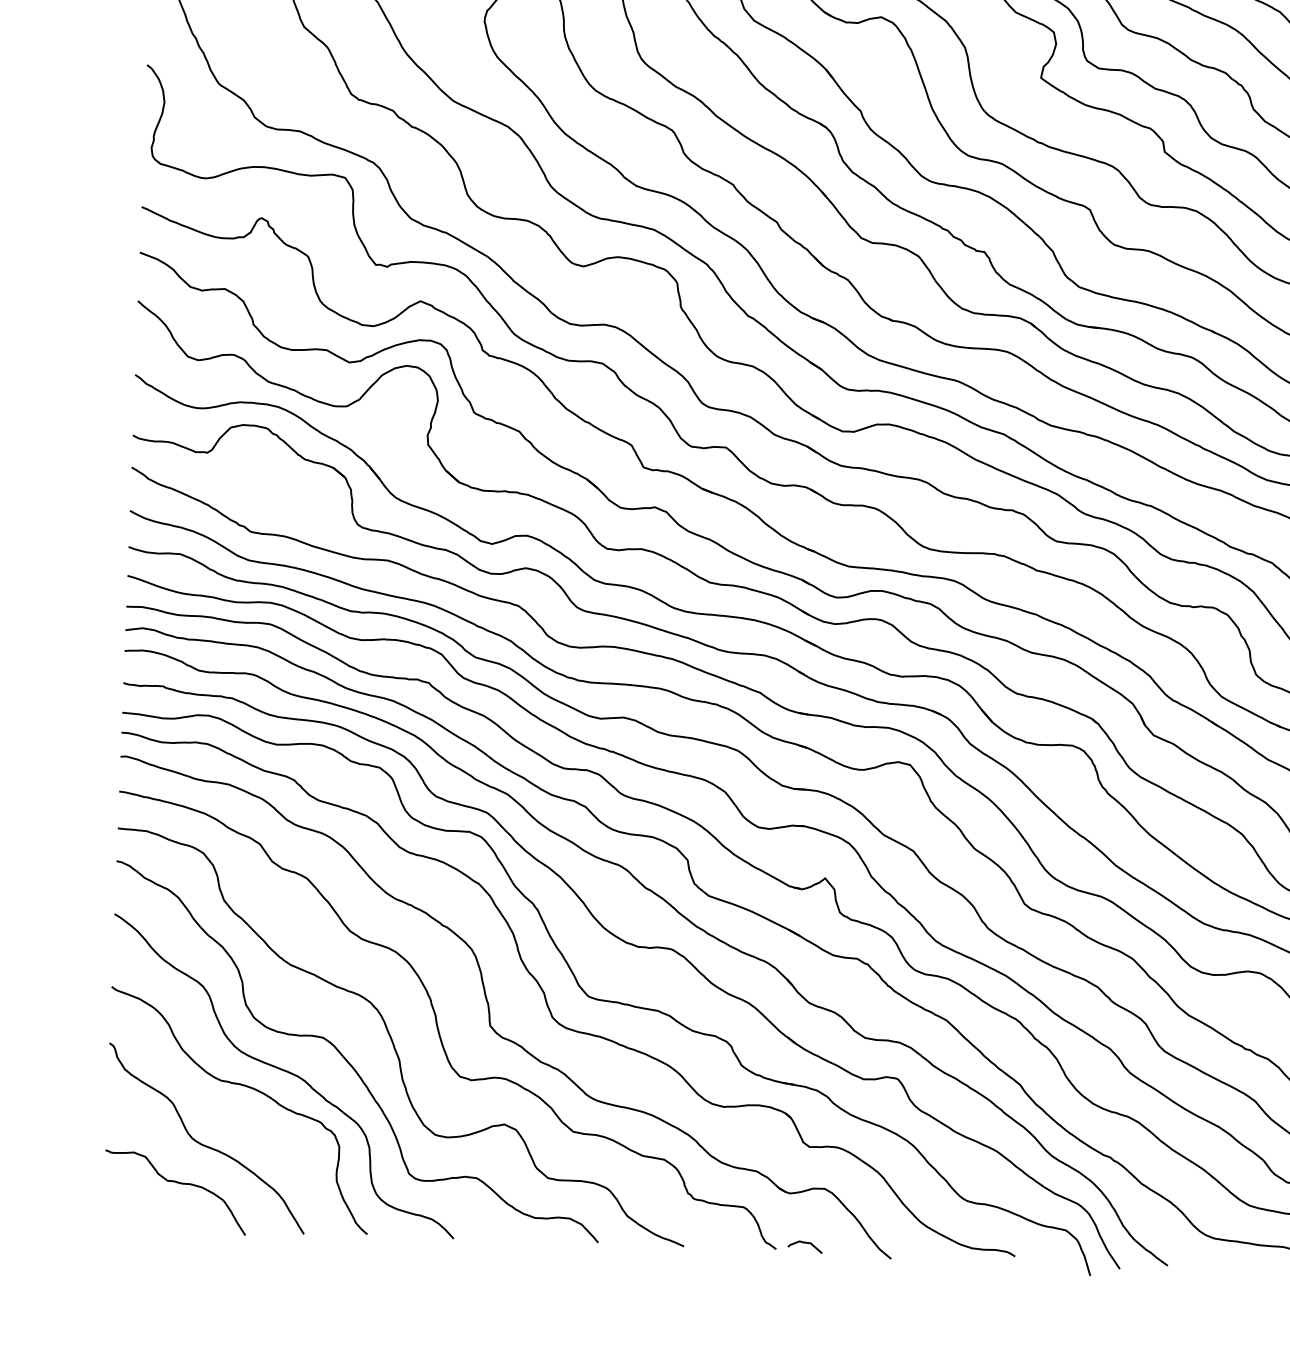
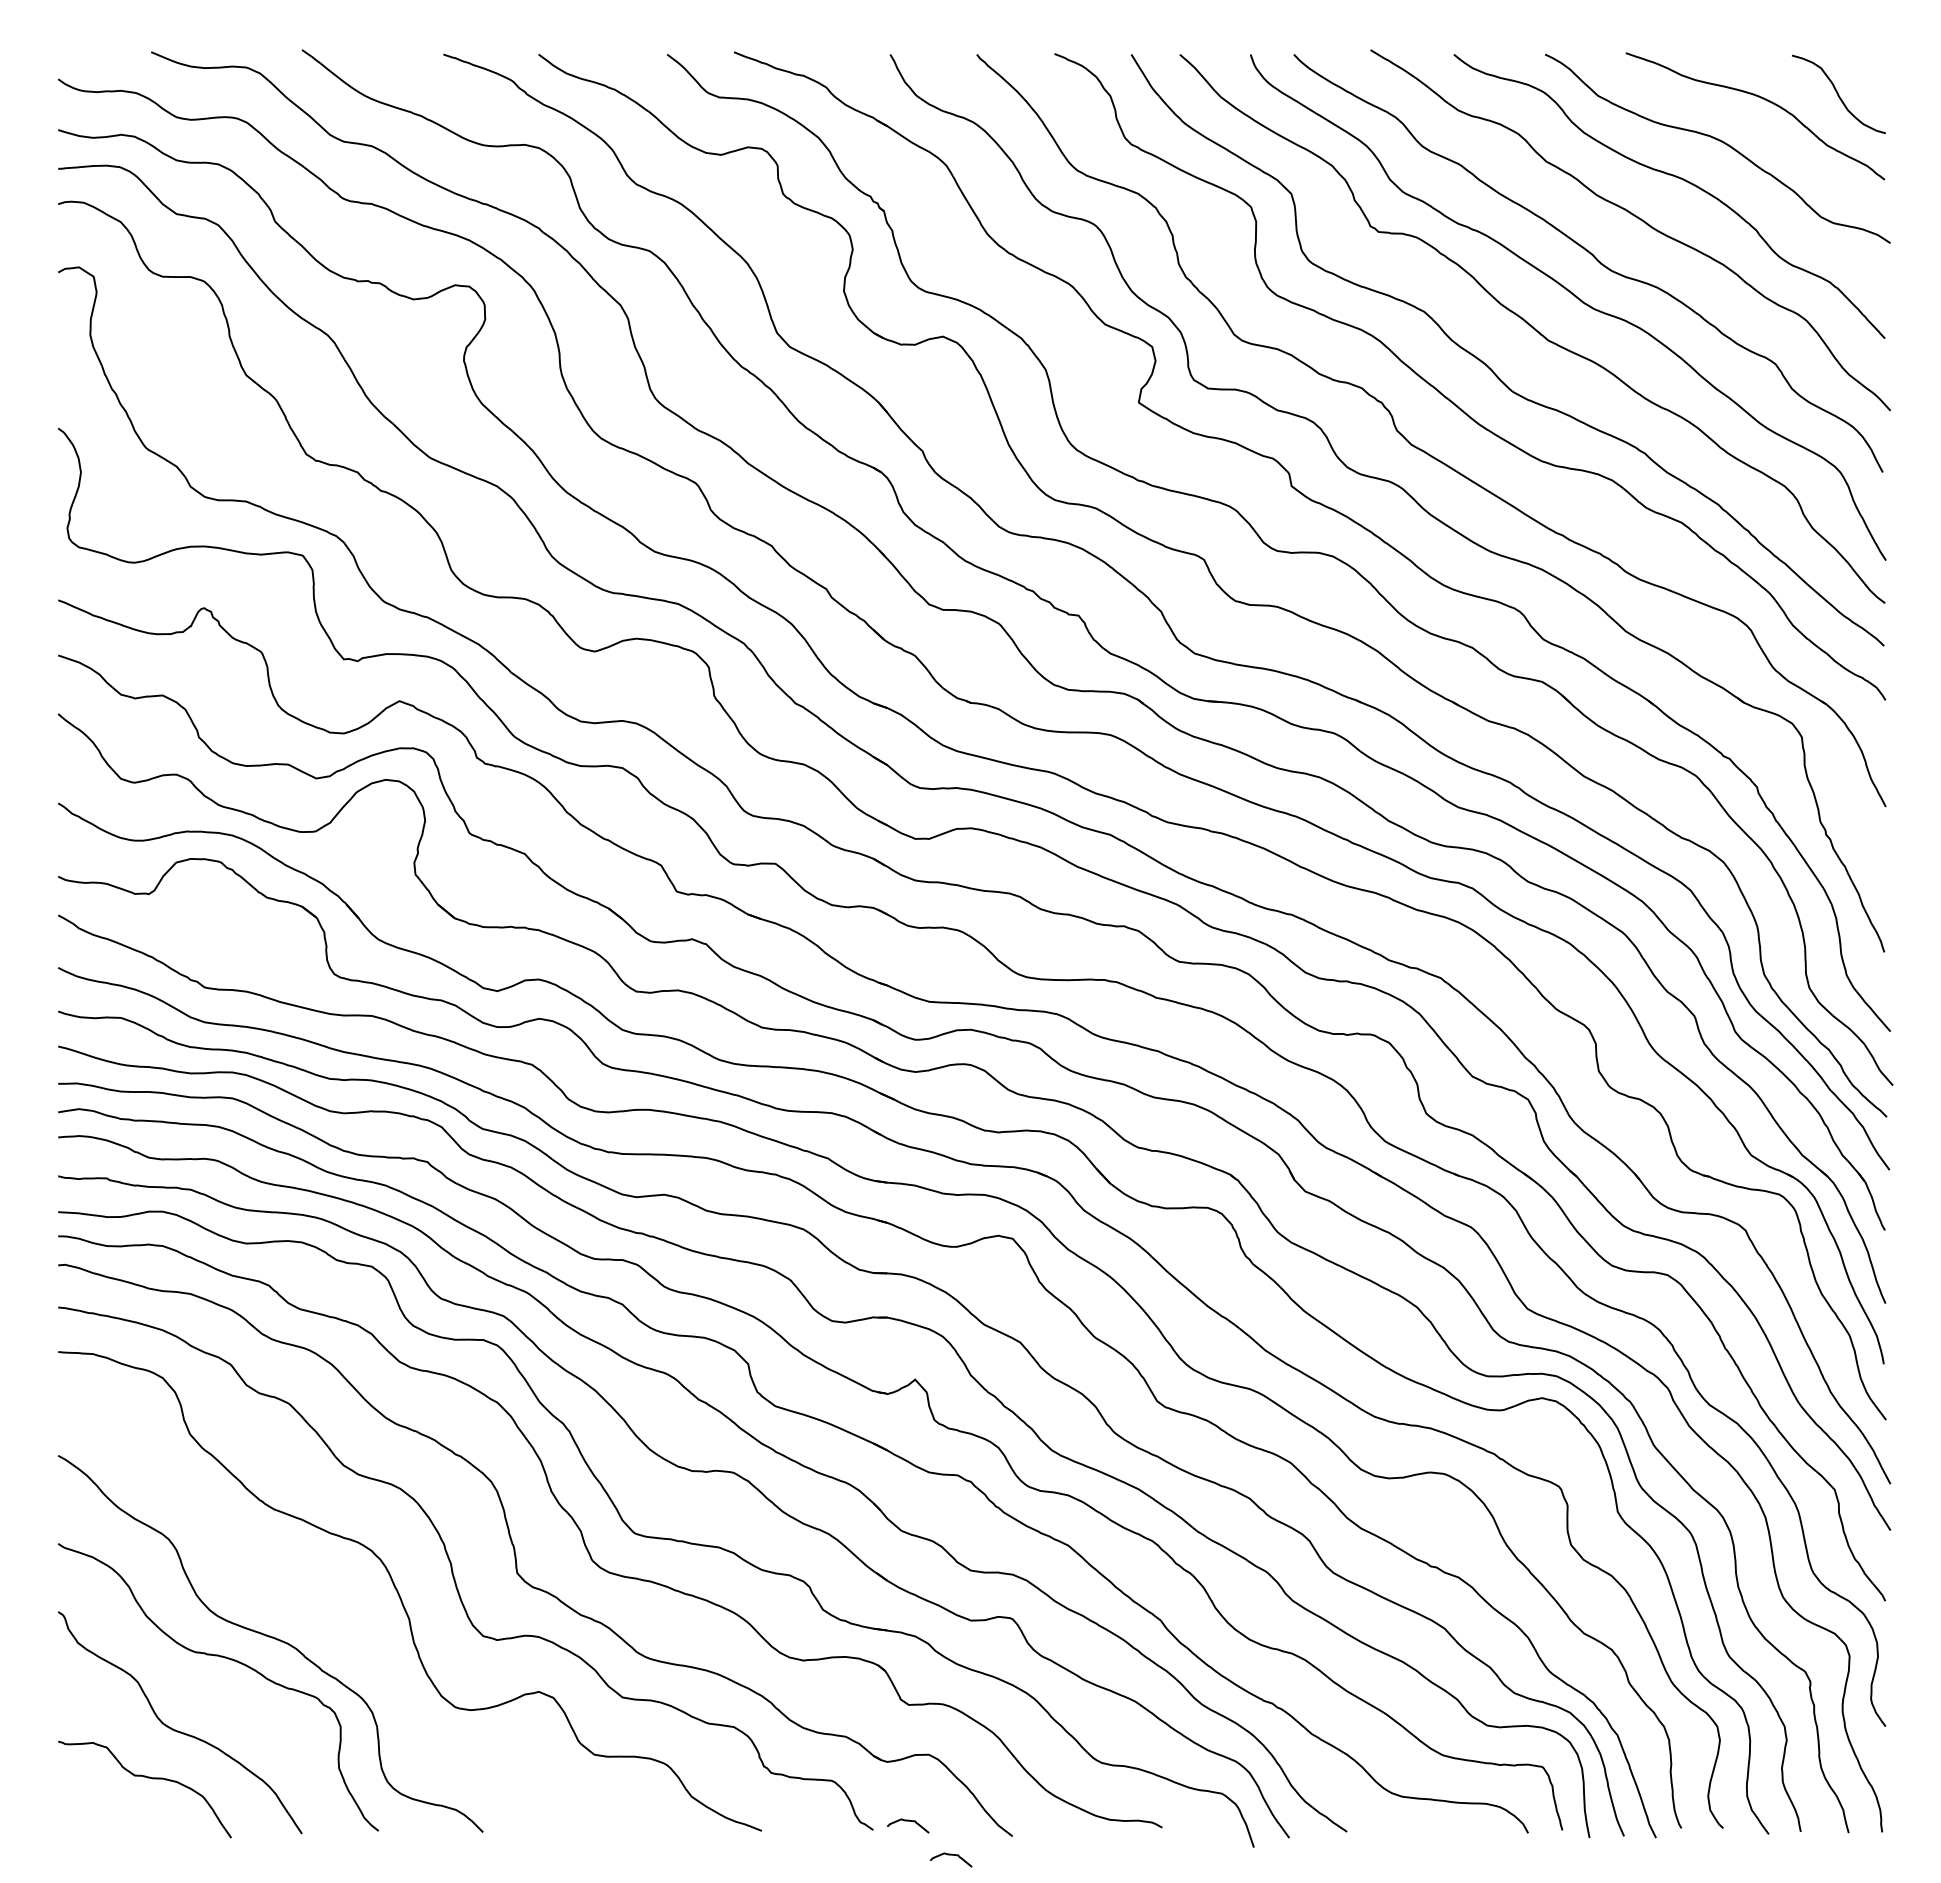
curve: (347, 1060) -> (346, 1621), removed
curve: (840, 1272) -> (951, 1855), added

